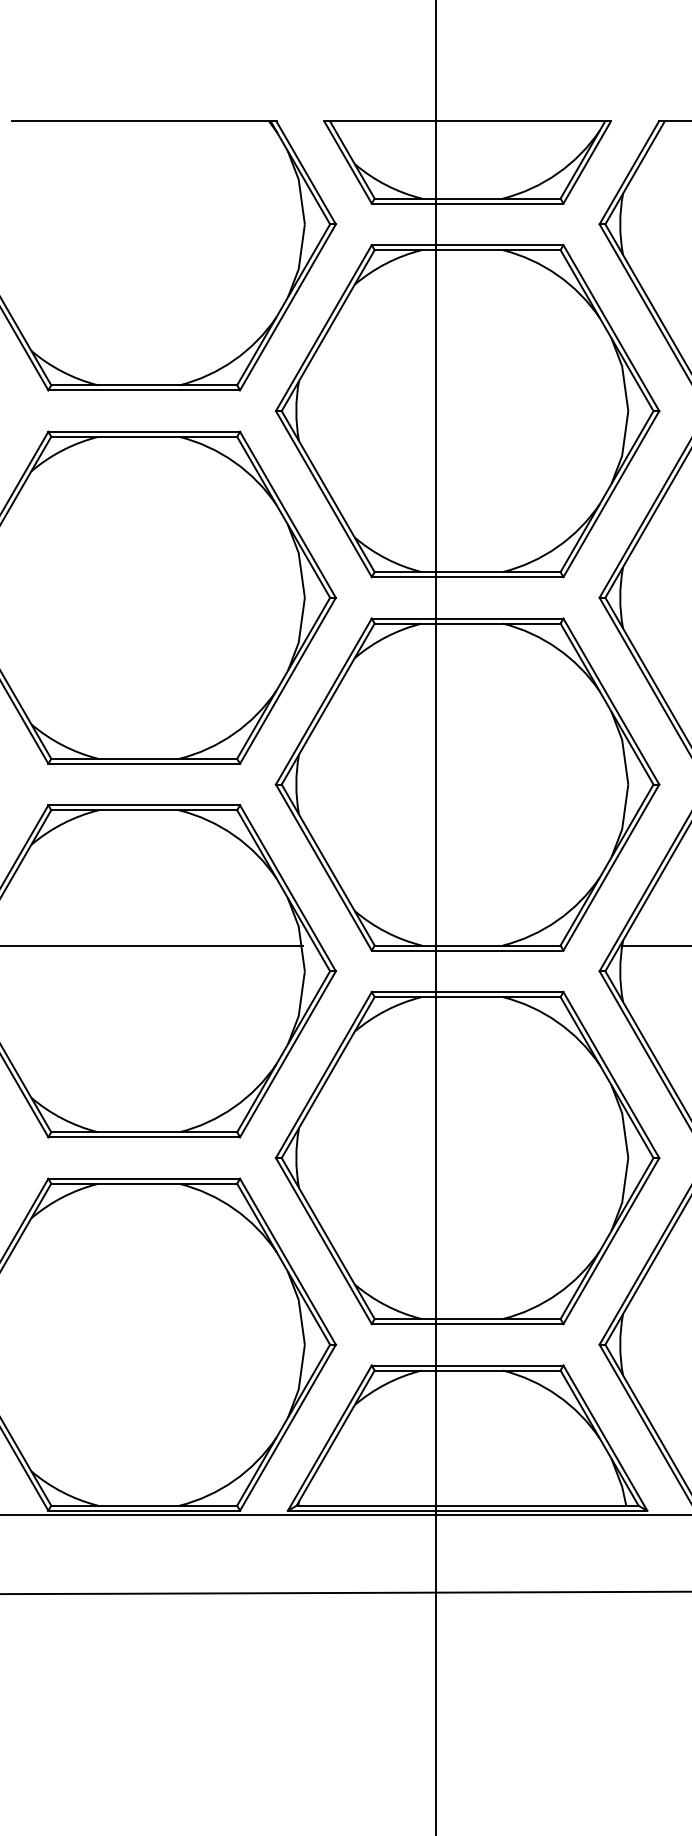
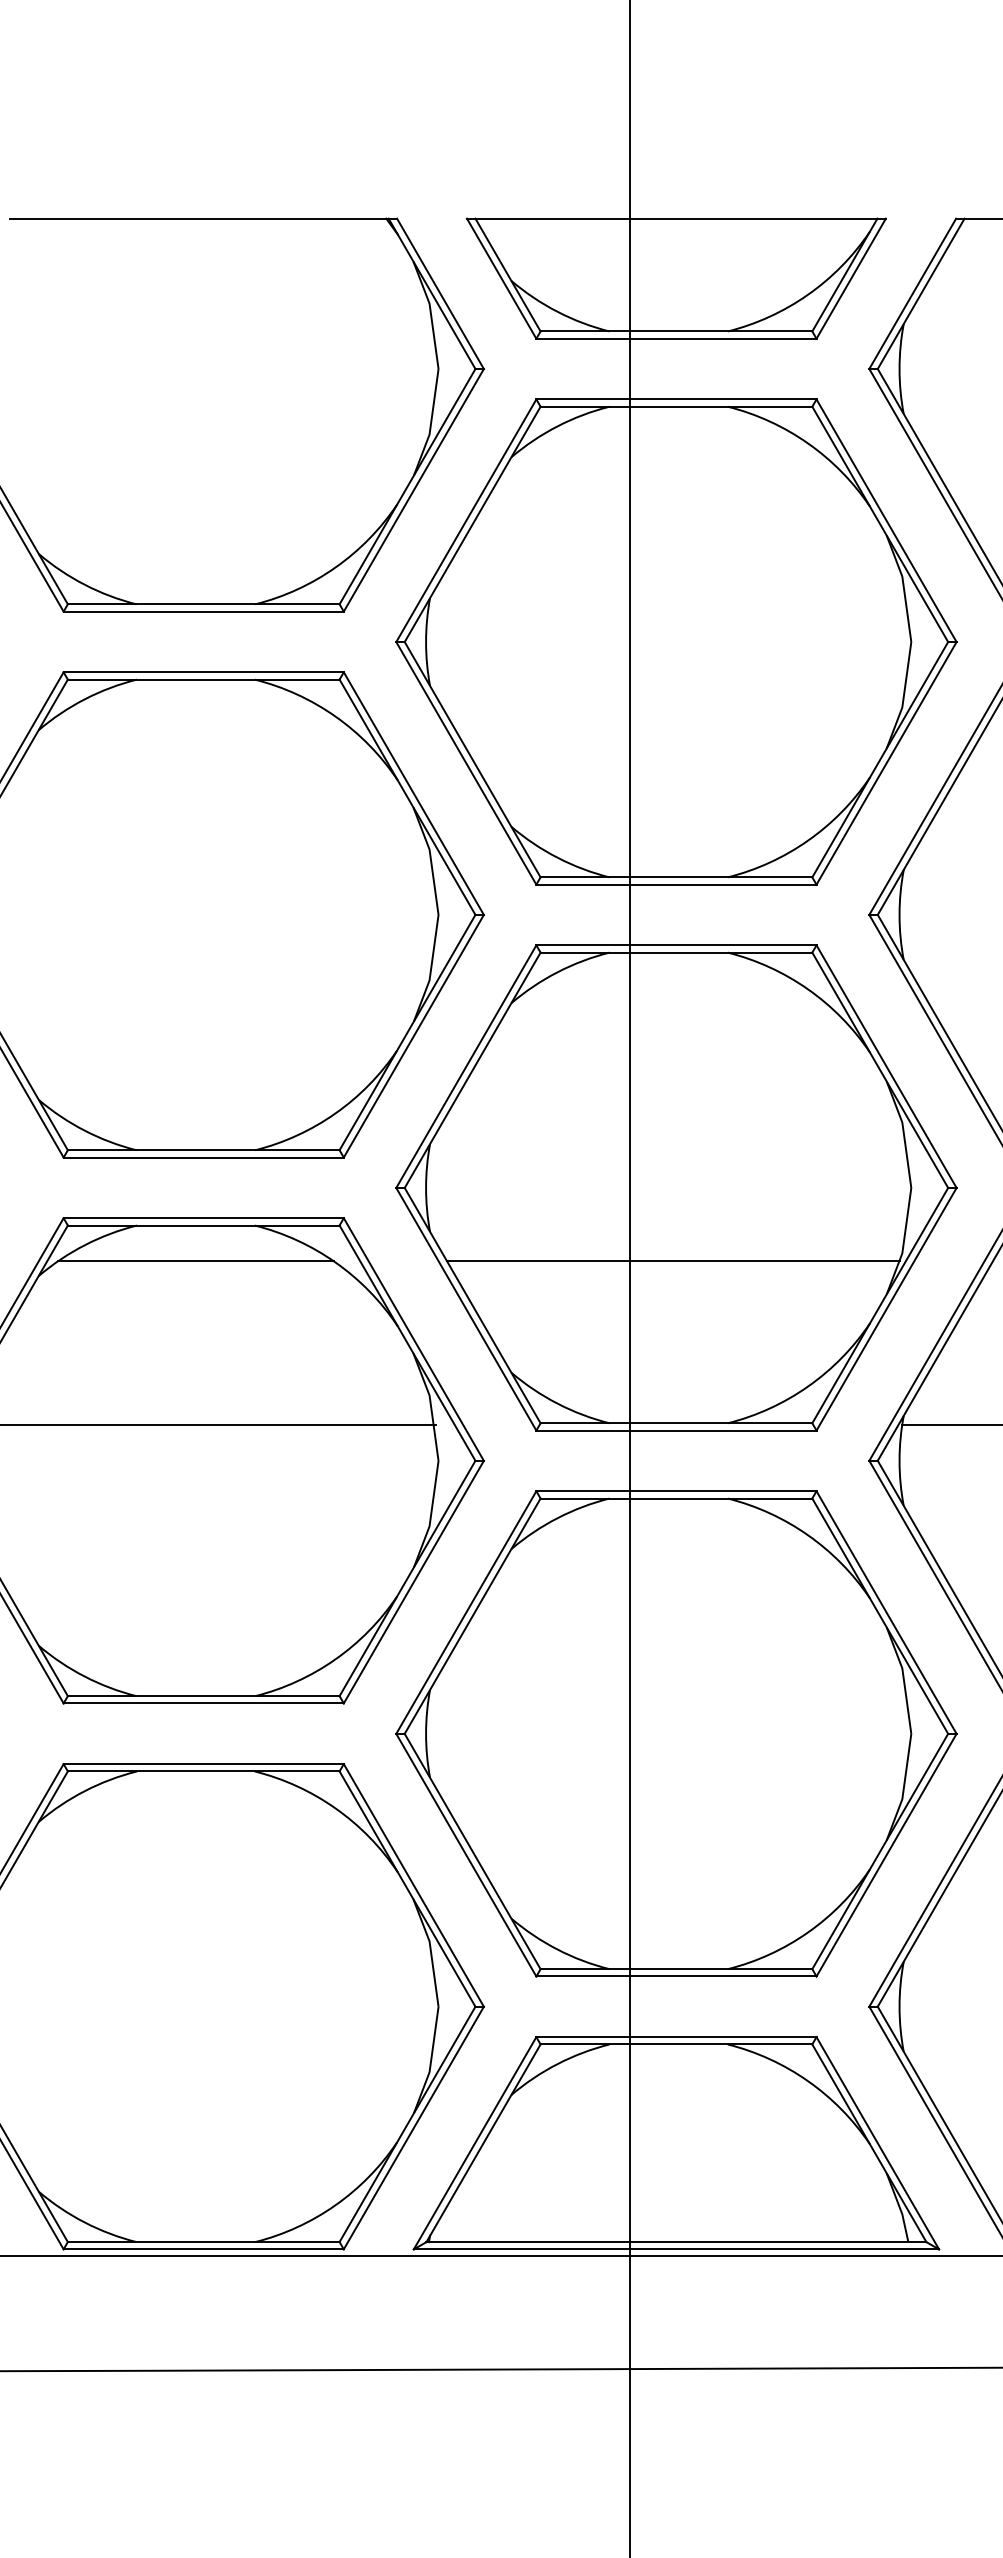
line: (138, 834) -> (195, 1260), added
line: (465, 834) -> (673, 1260), added

